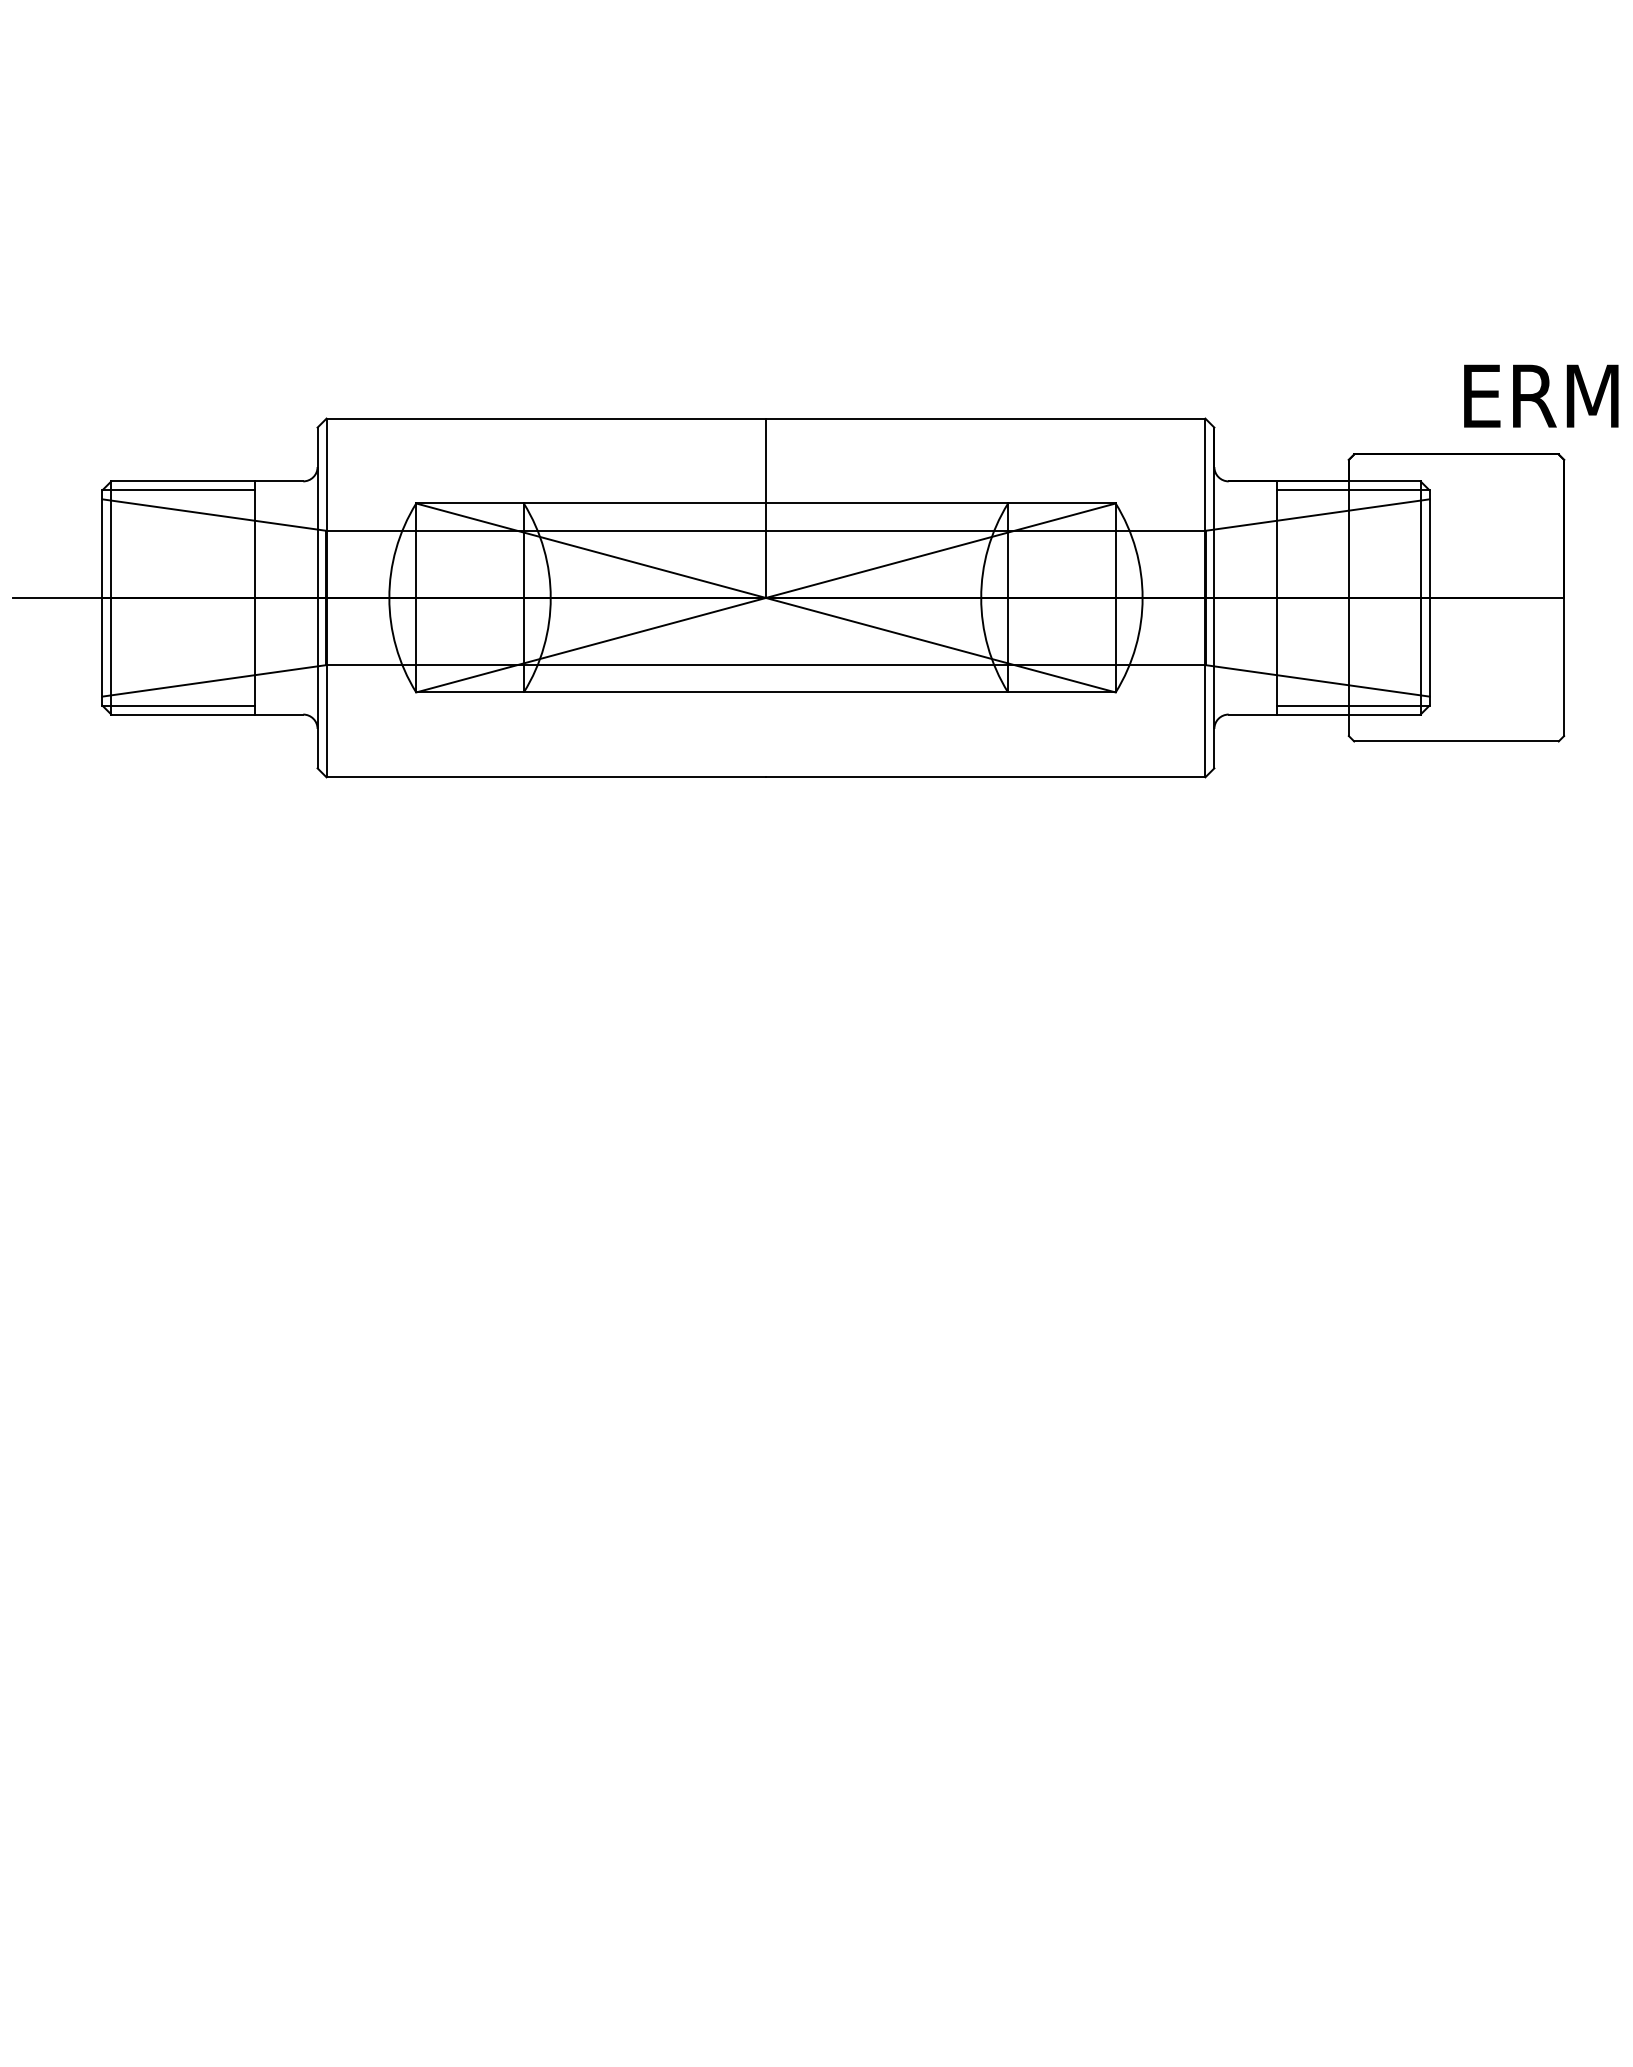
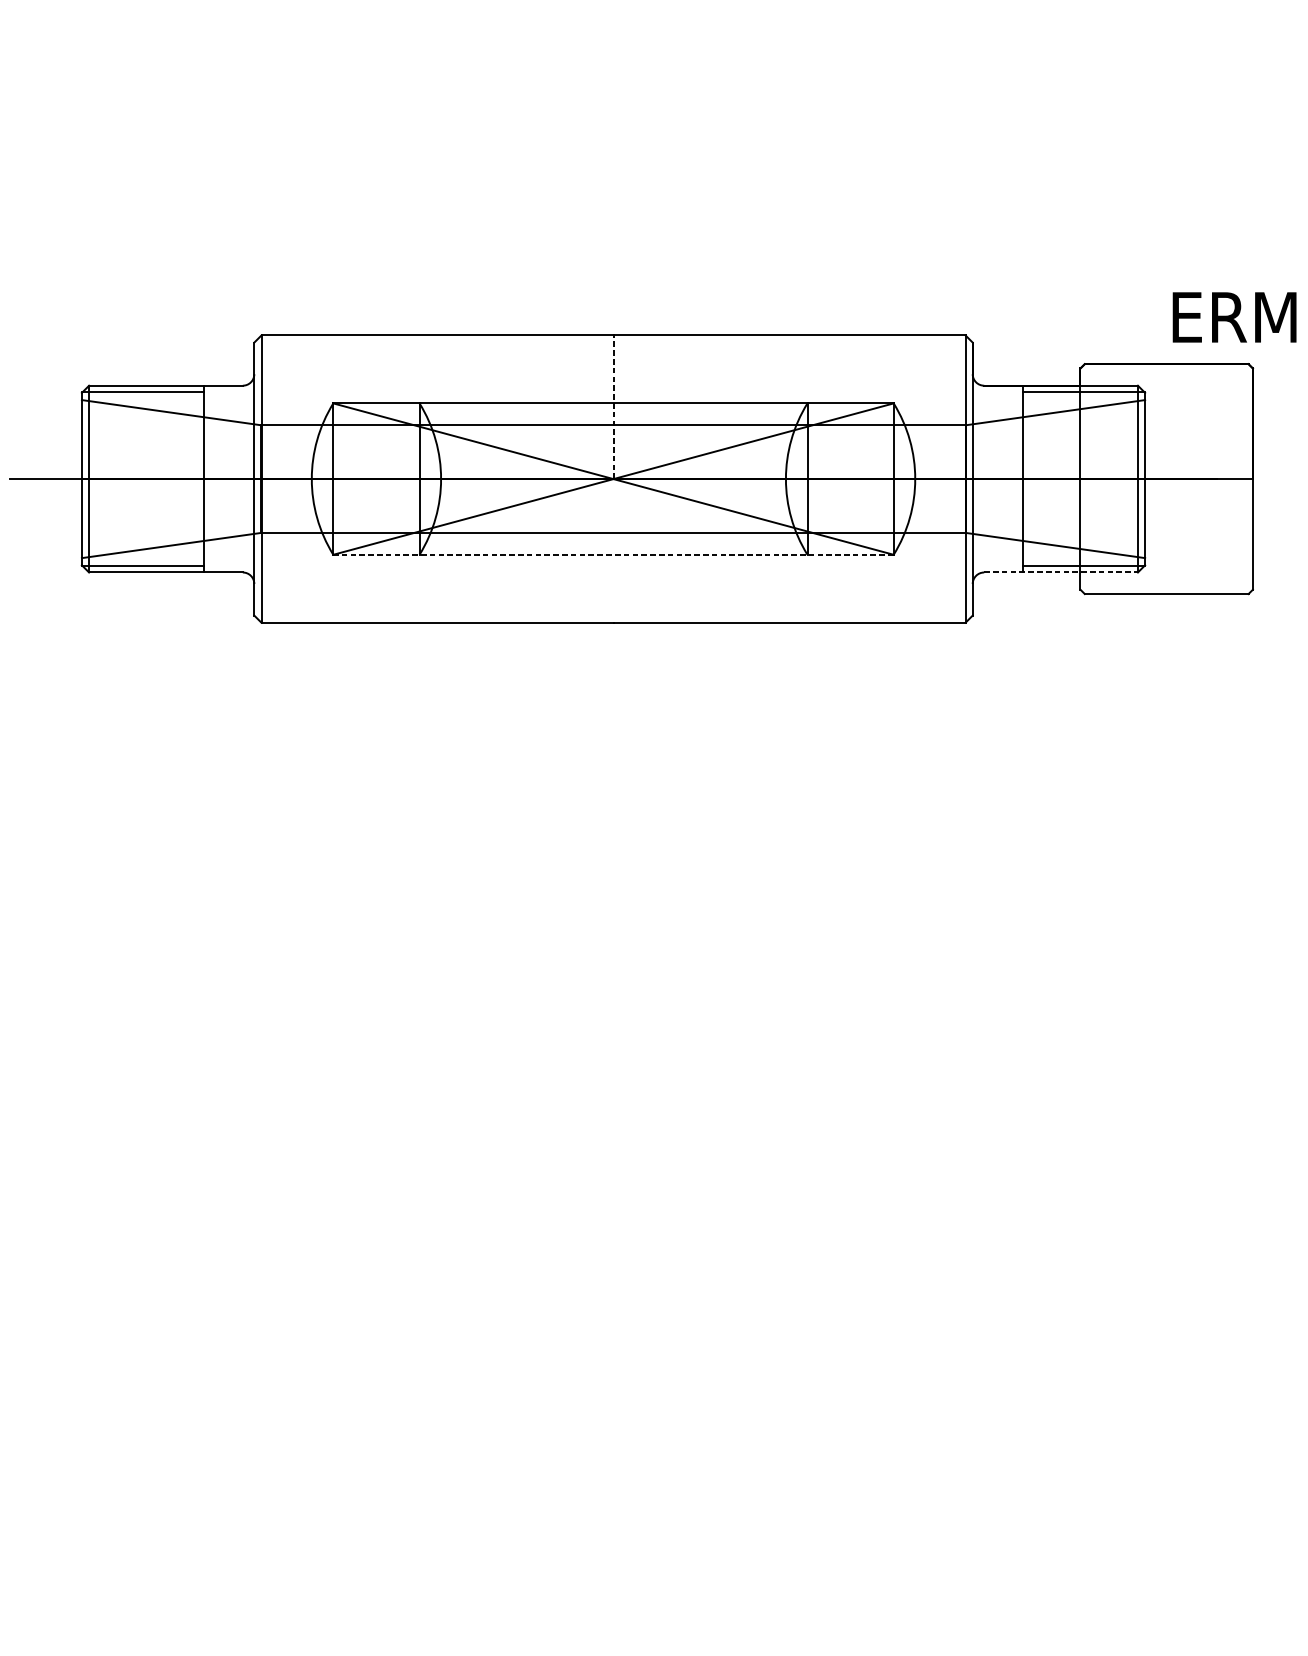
line: (765, 508) -> (613, 407), solid -> dashed
line: (765, 692) -> (613, 554), solid -> dashed
line: (1324, 714) -> (1060, 572), solid -> dashed

